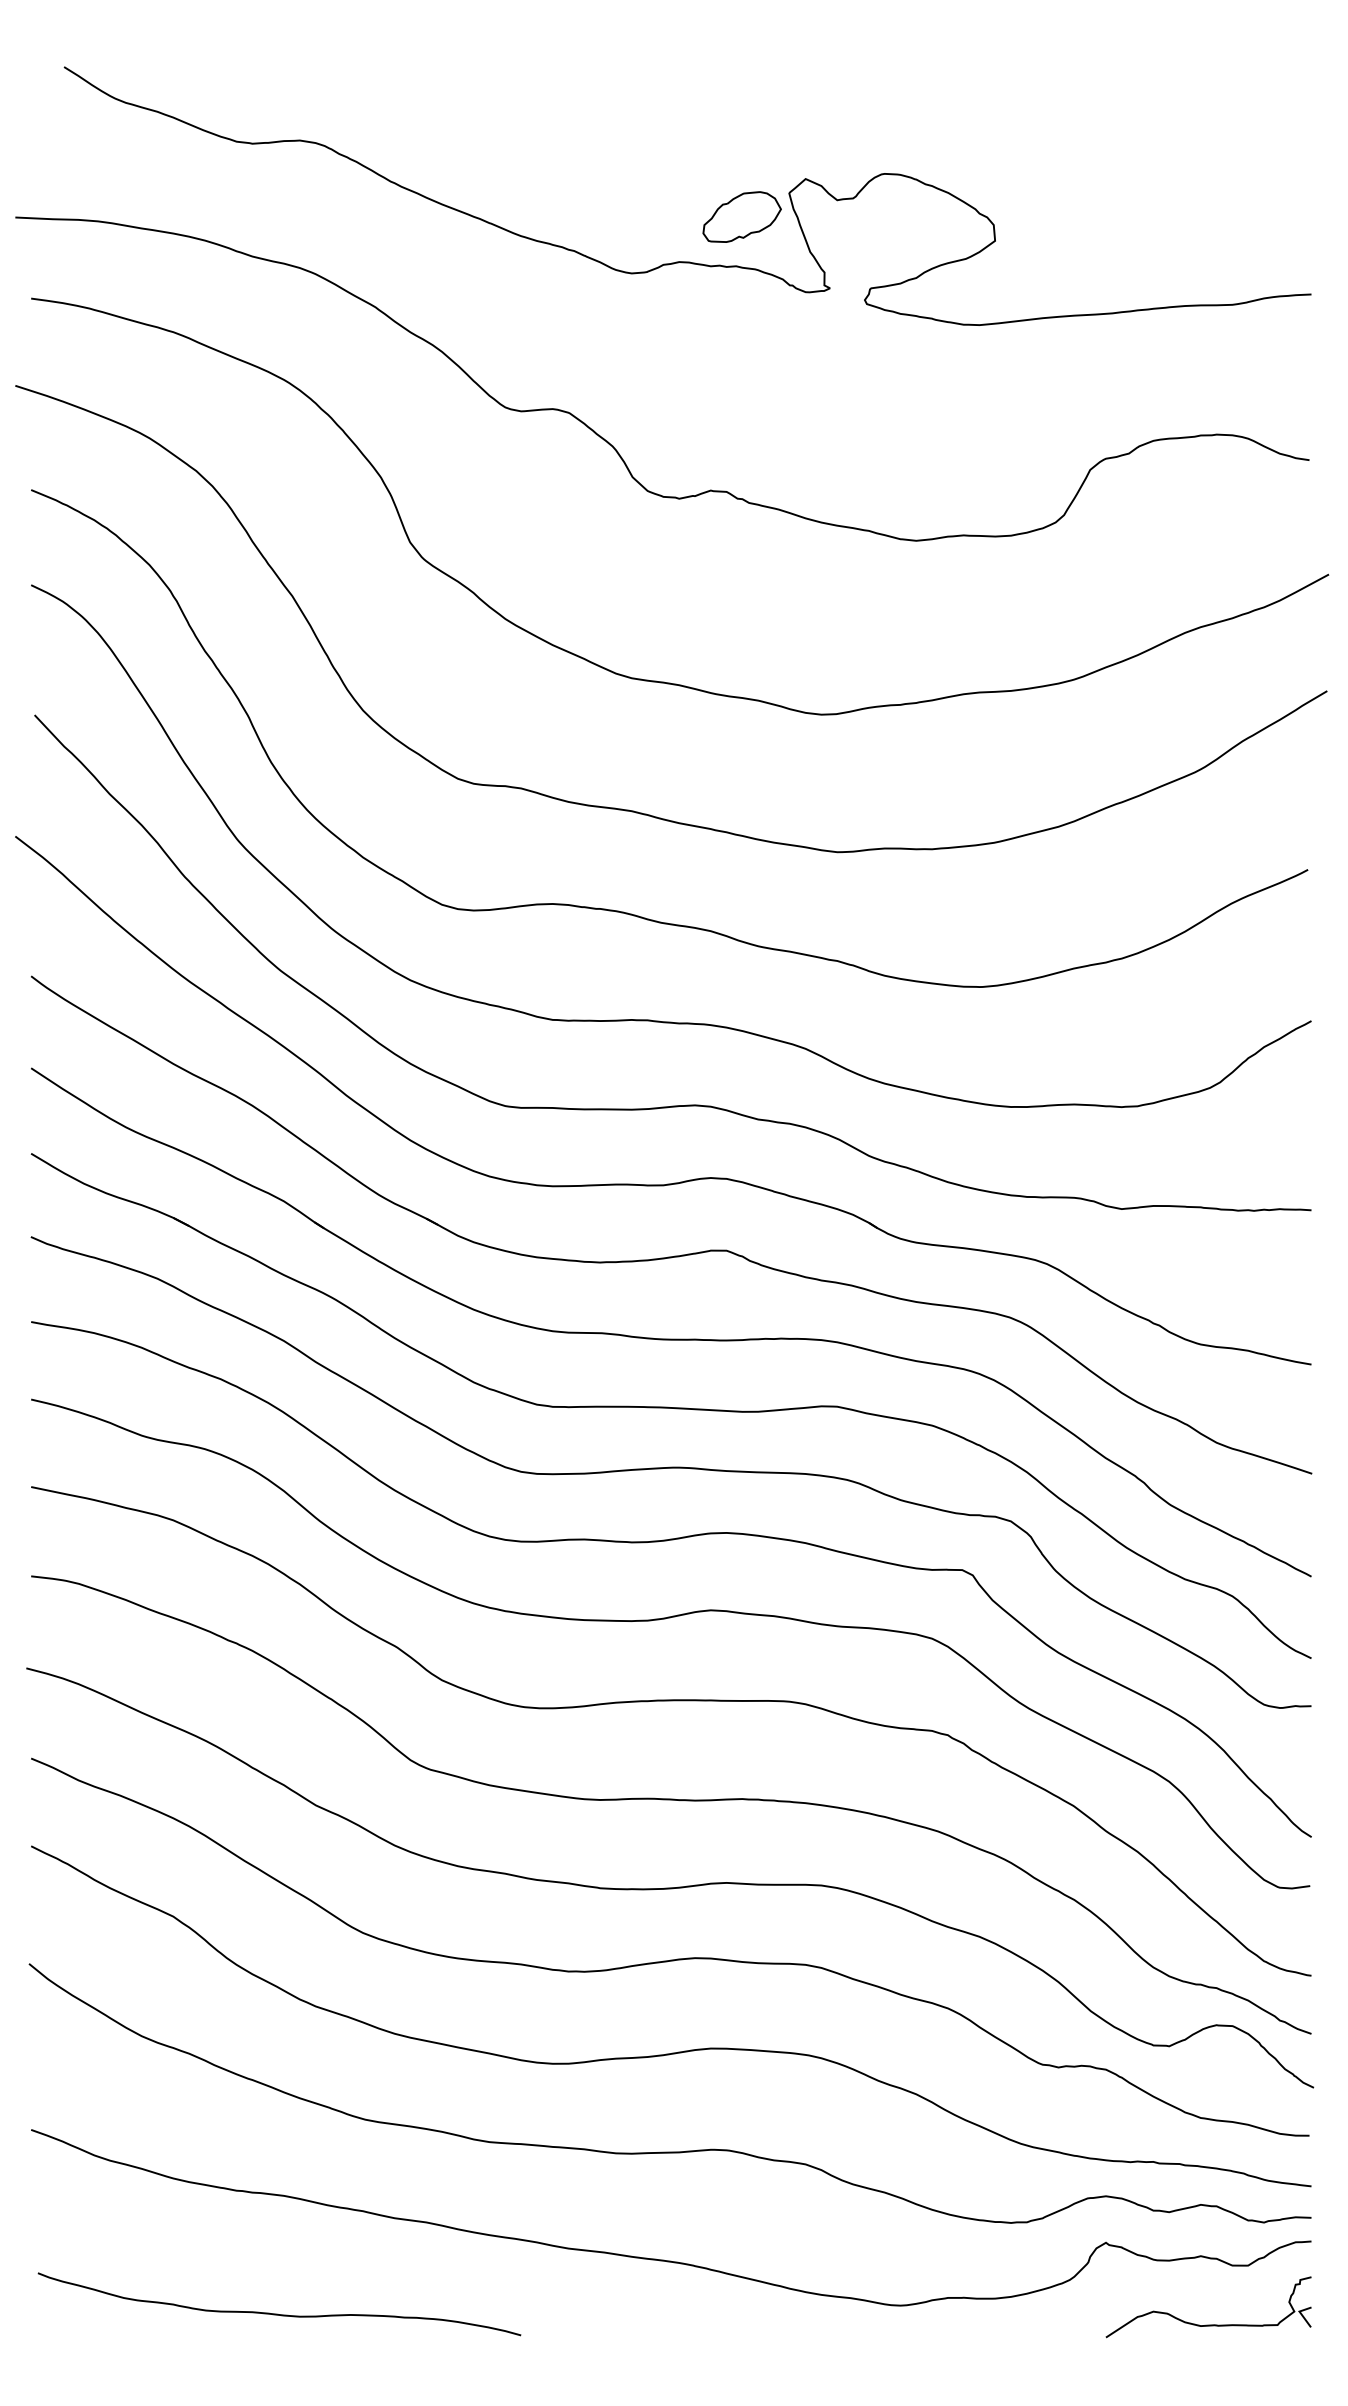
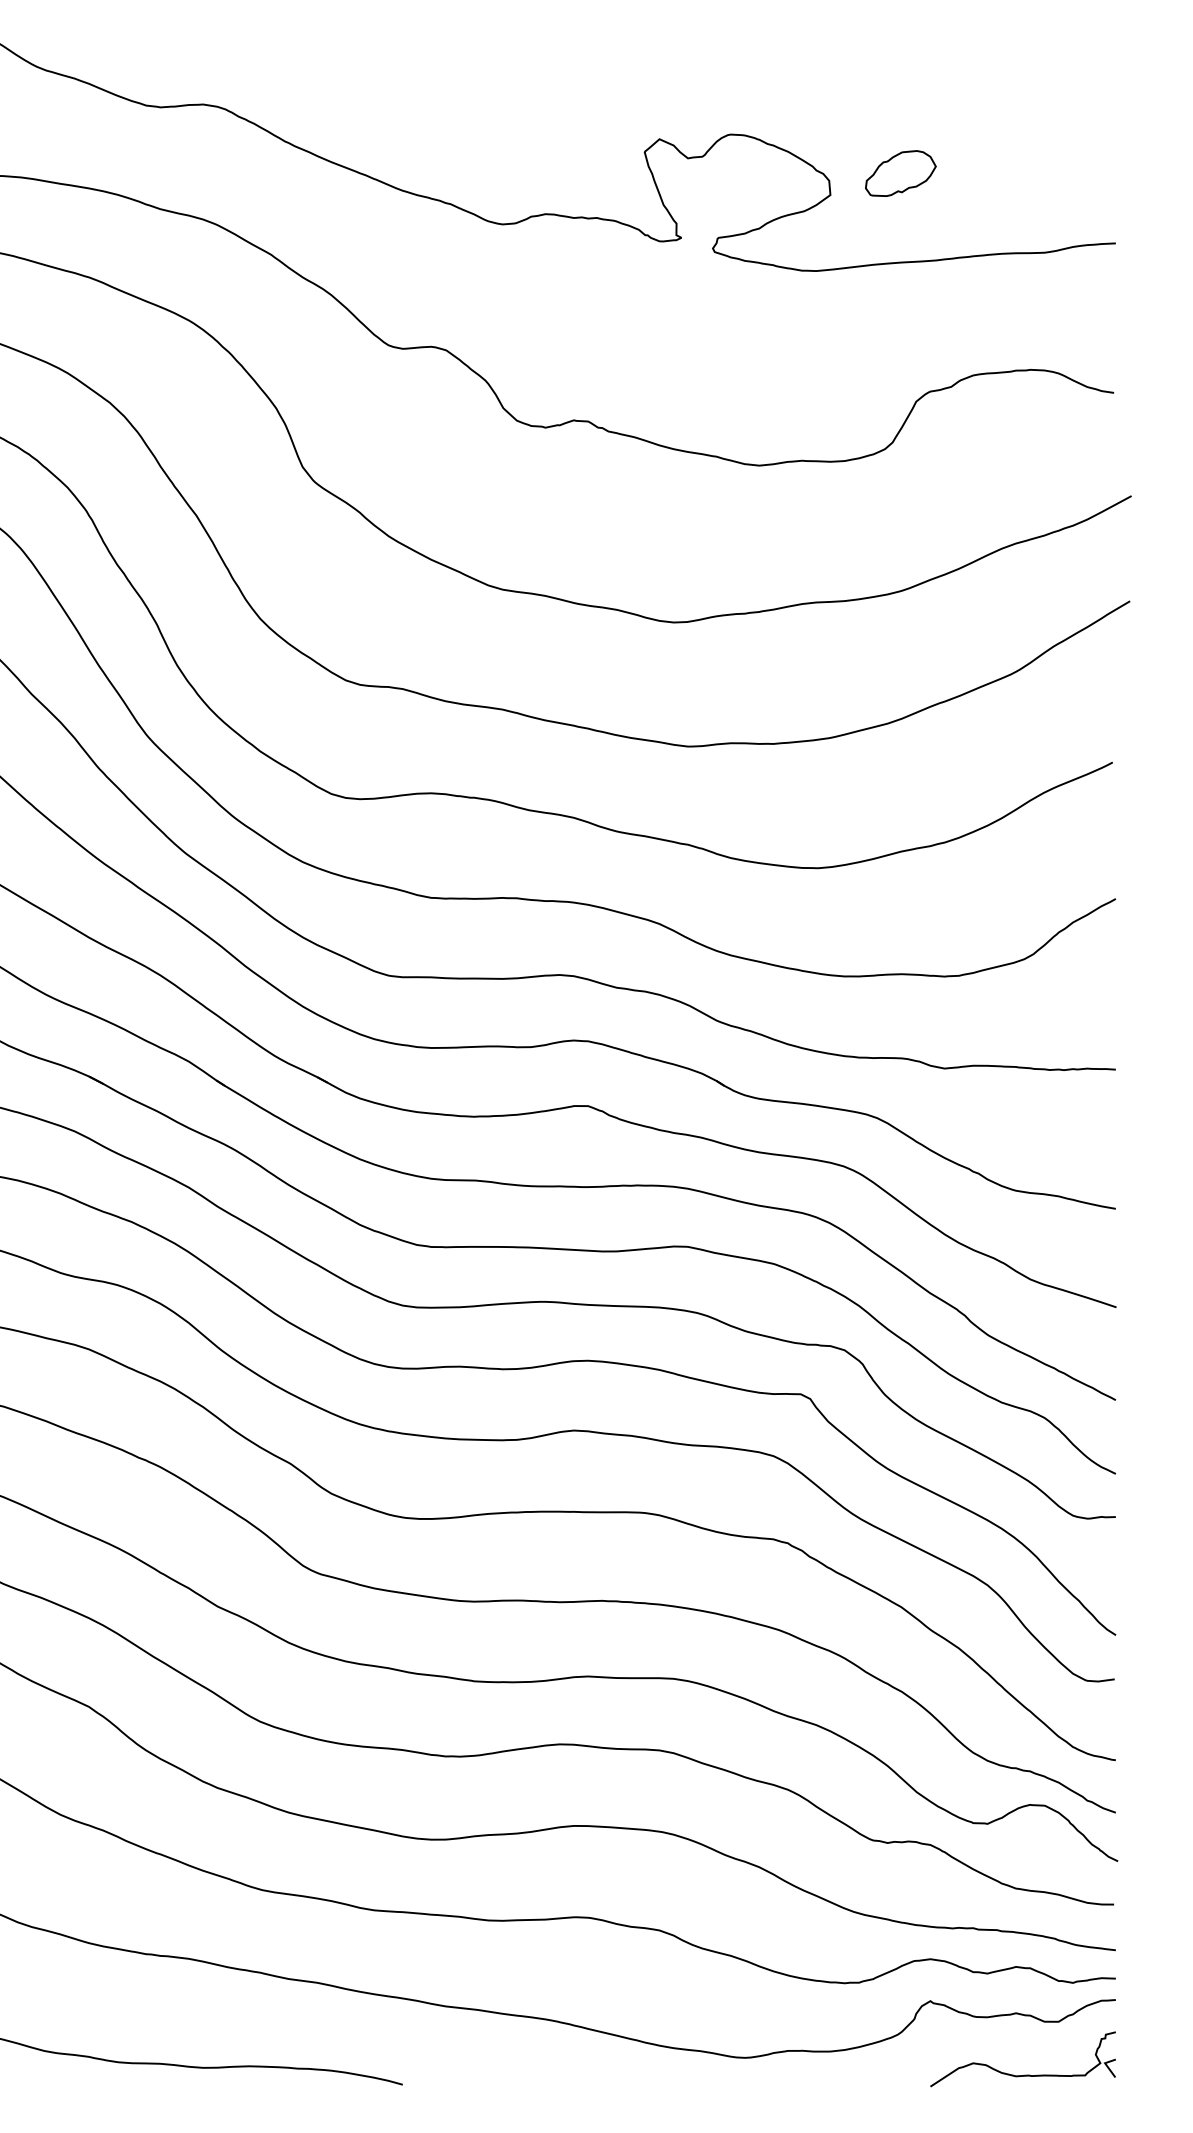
part: (741, 216) -> (900, 173), moved

